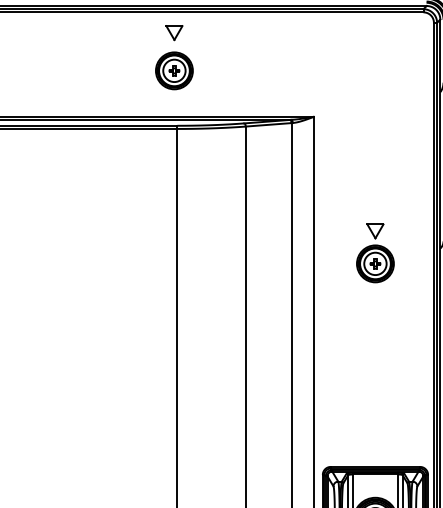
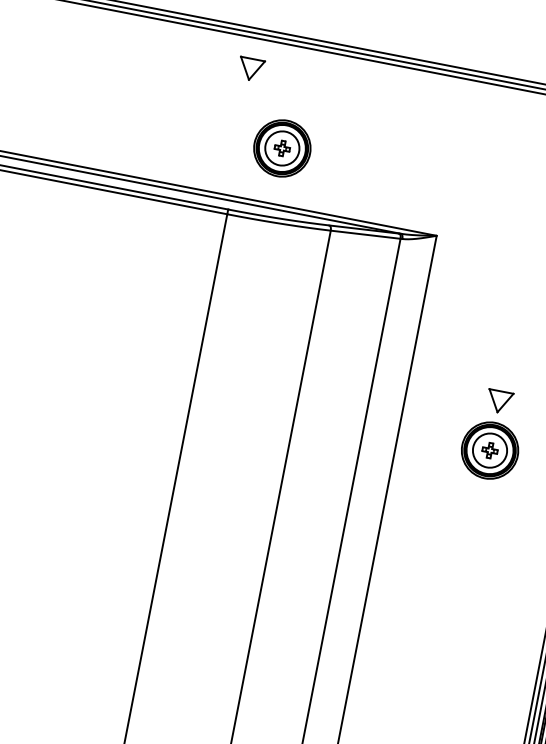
part: (174, 70) -> (282, 147), moved
part: (375, 253) -> (493, 435), moved

